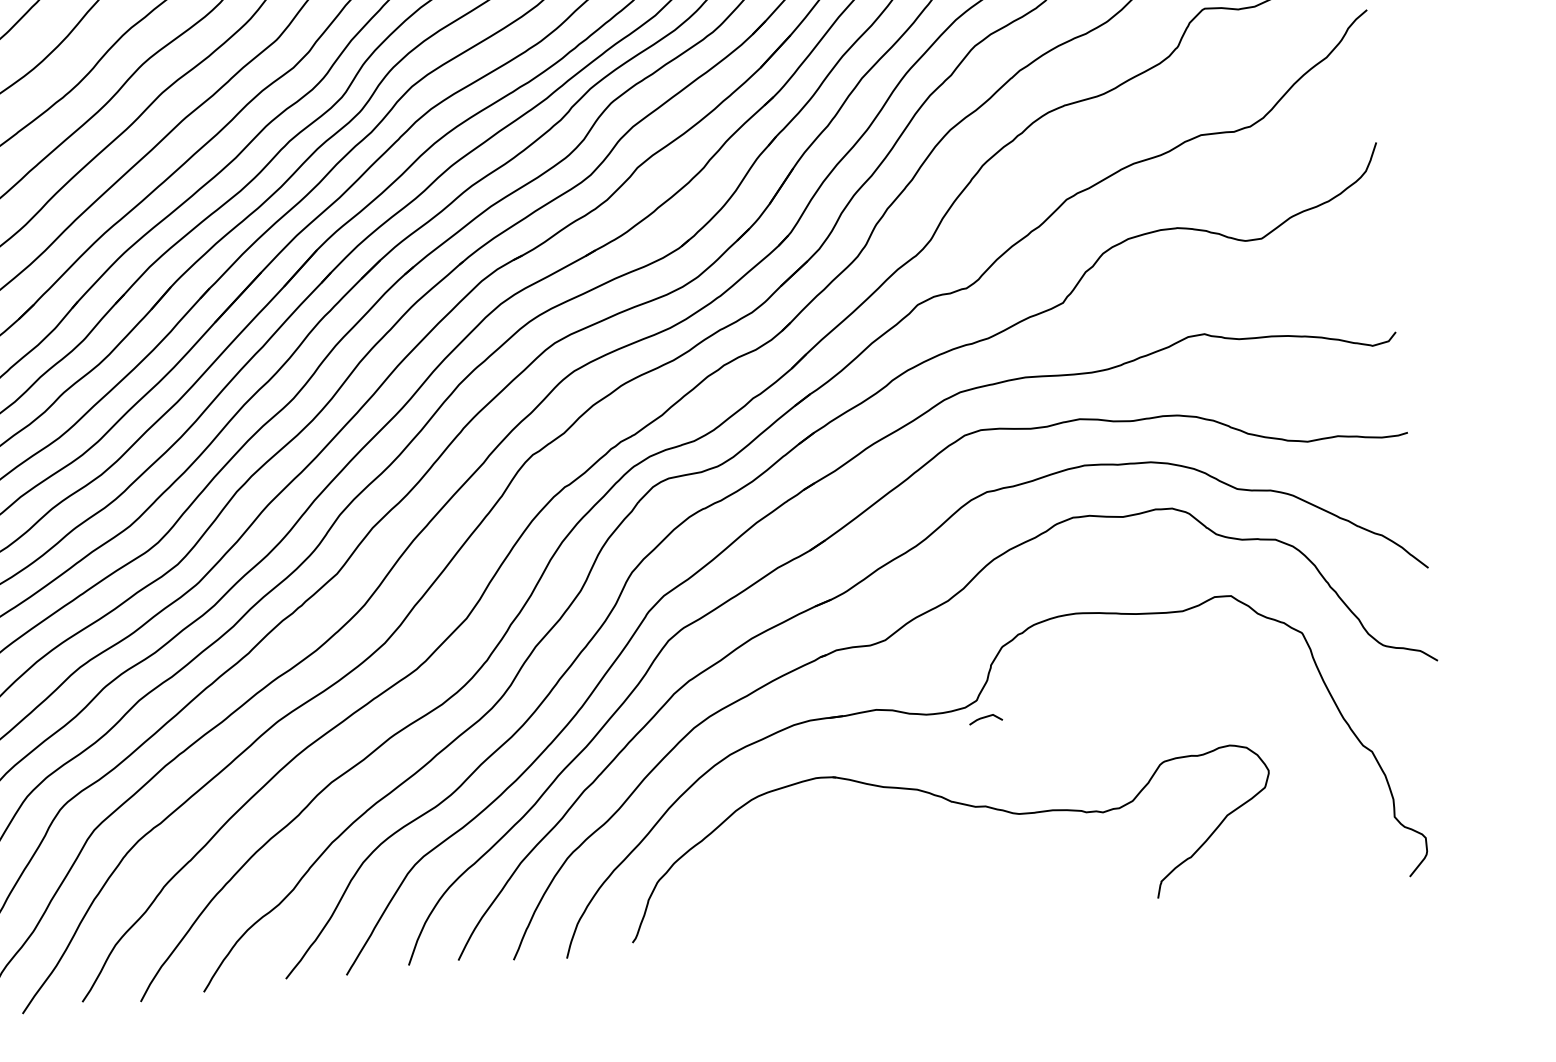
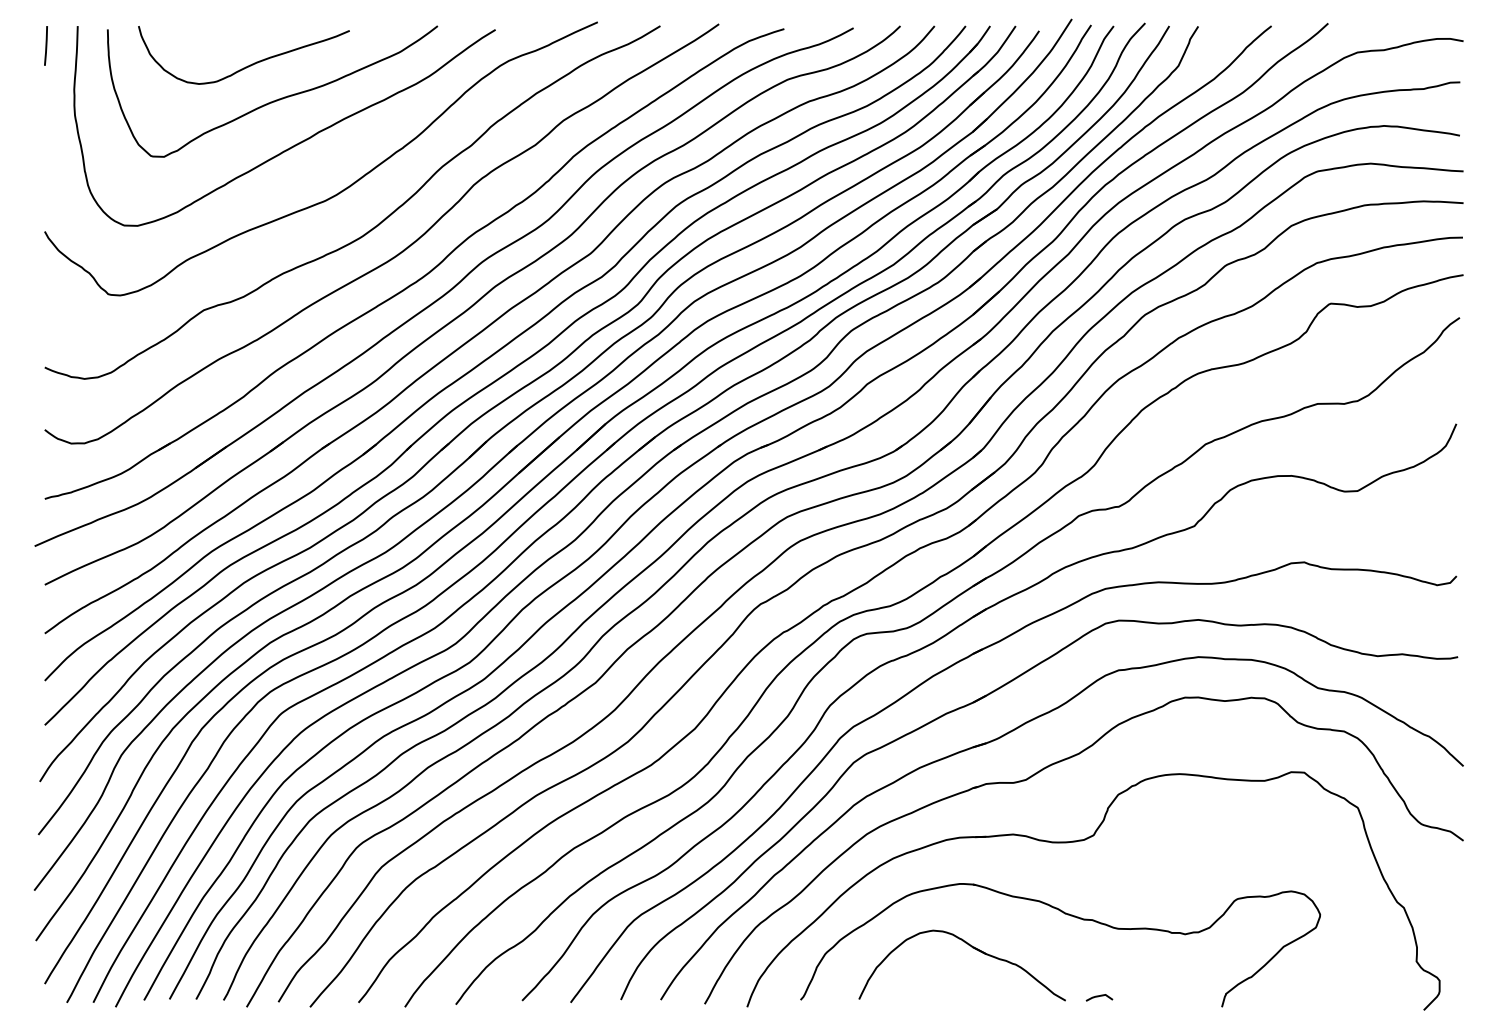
line: (985, 717) -> (1099, 996), moved
part: (840, 856) -> (972, 948), added

